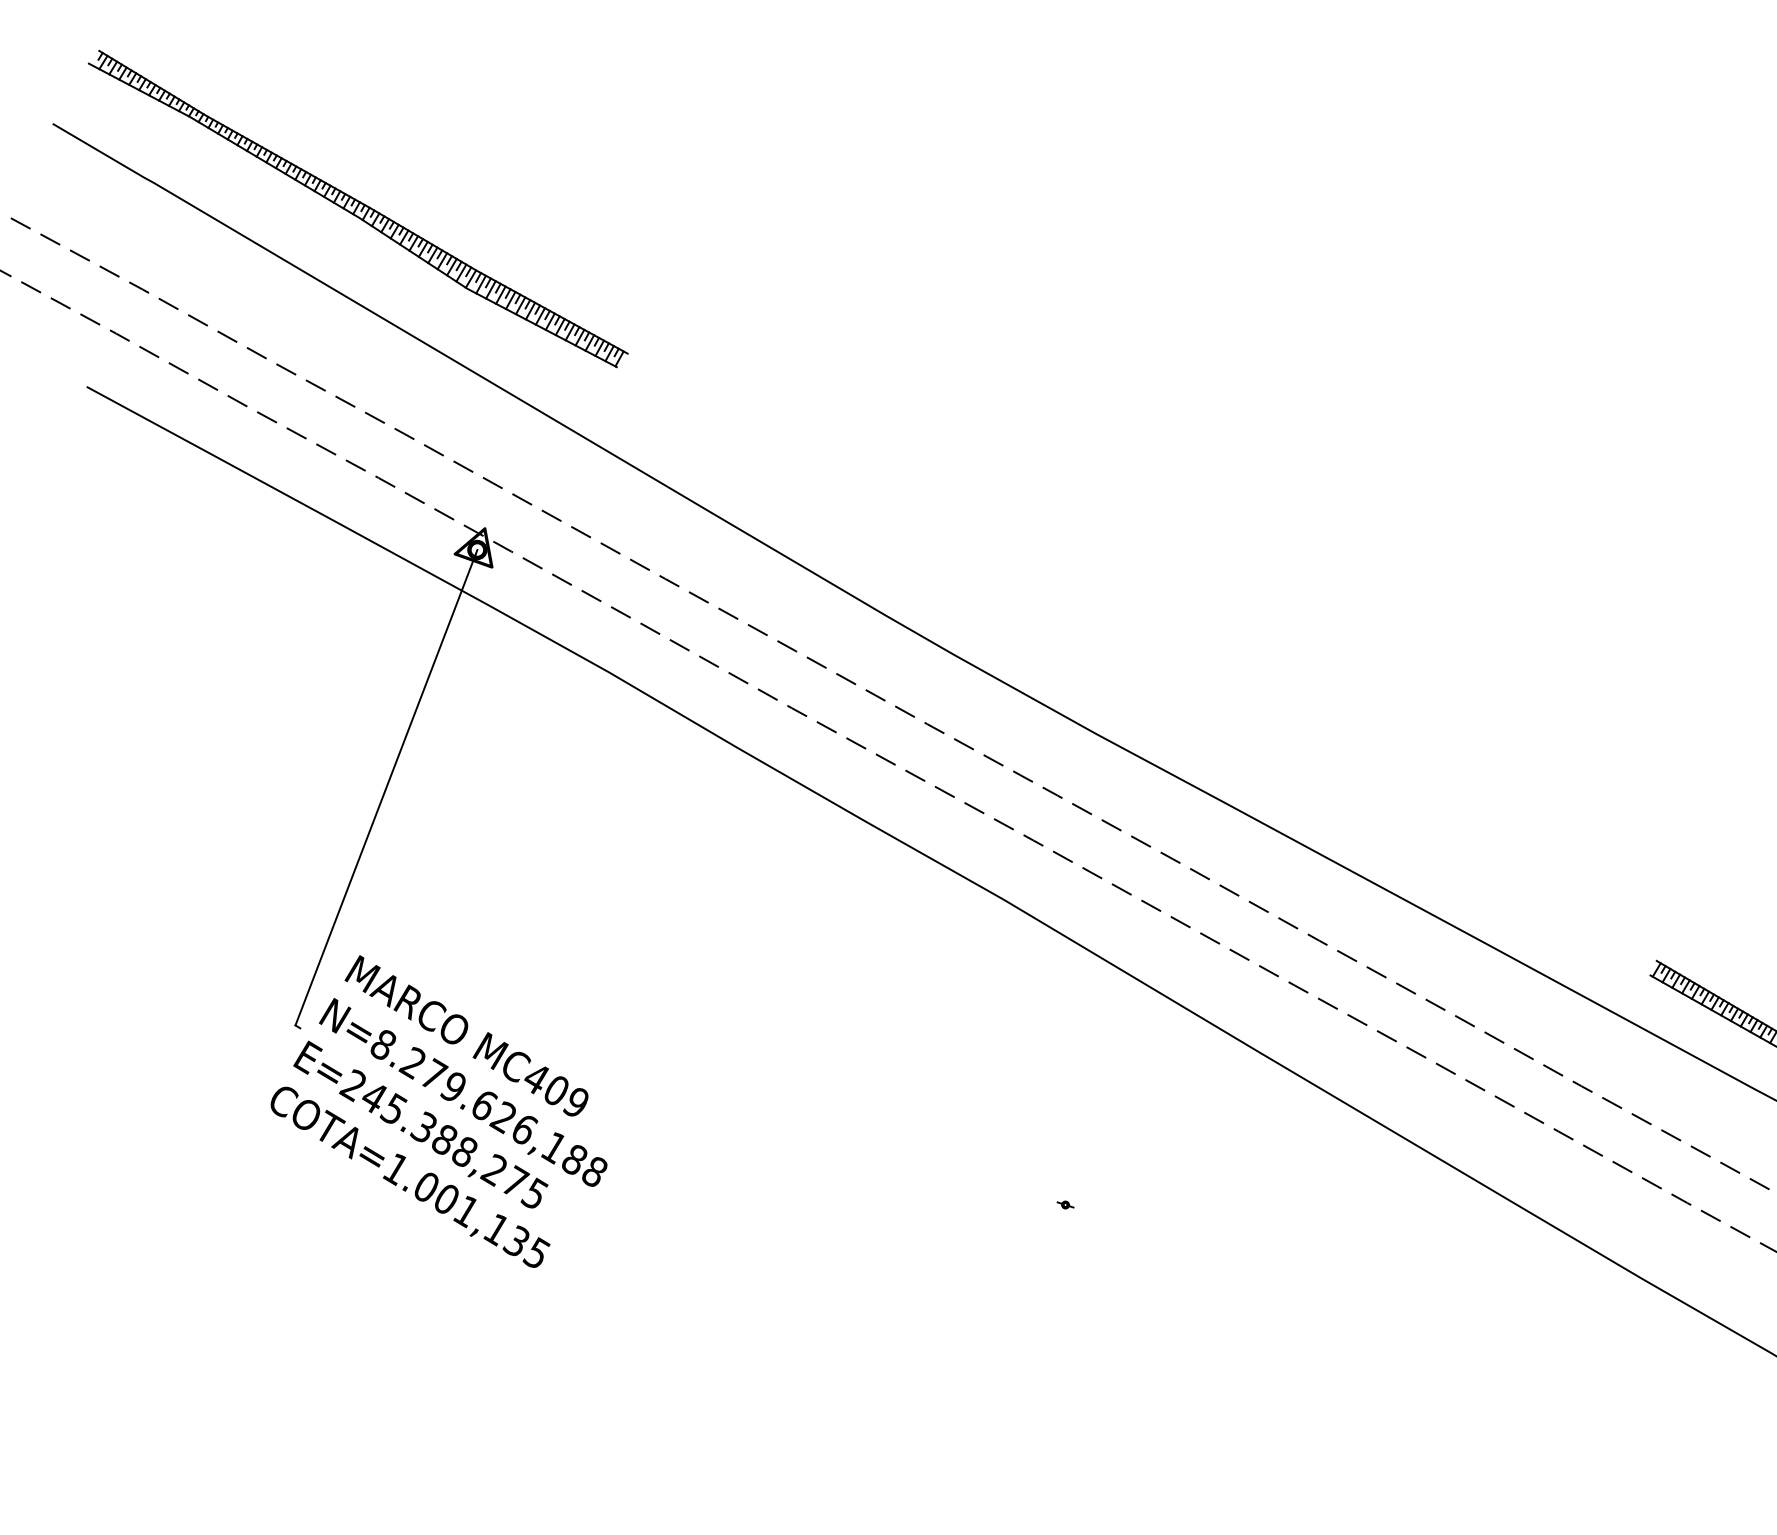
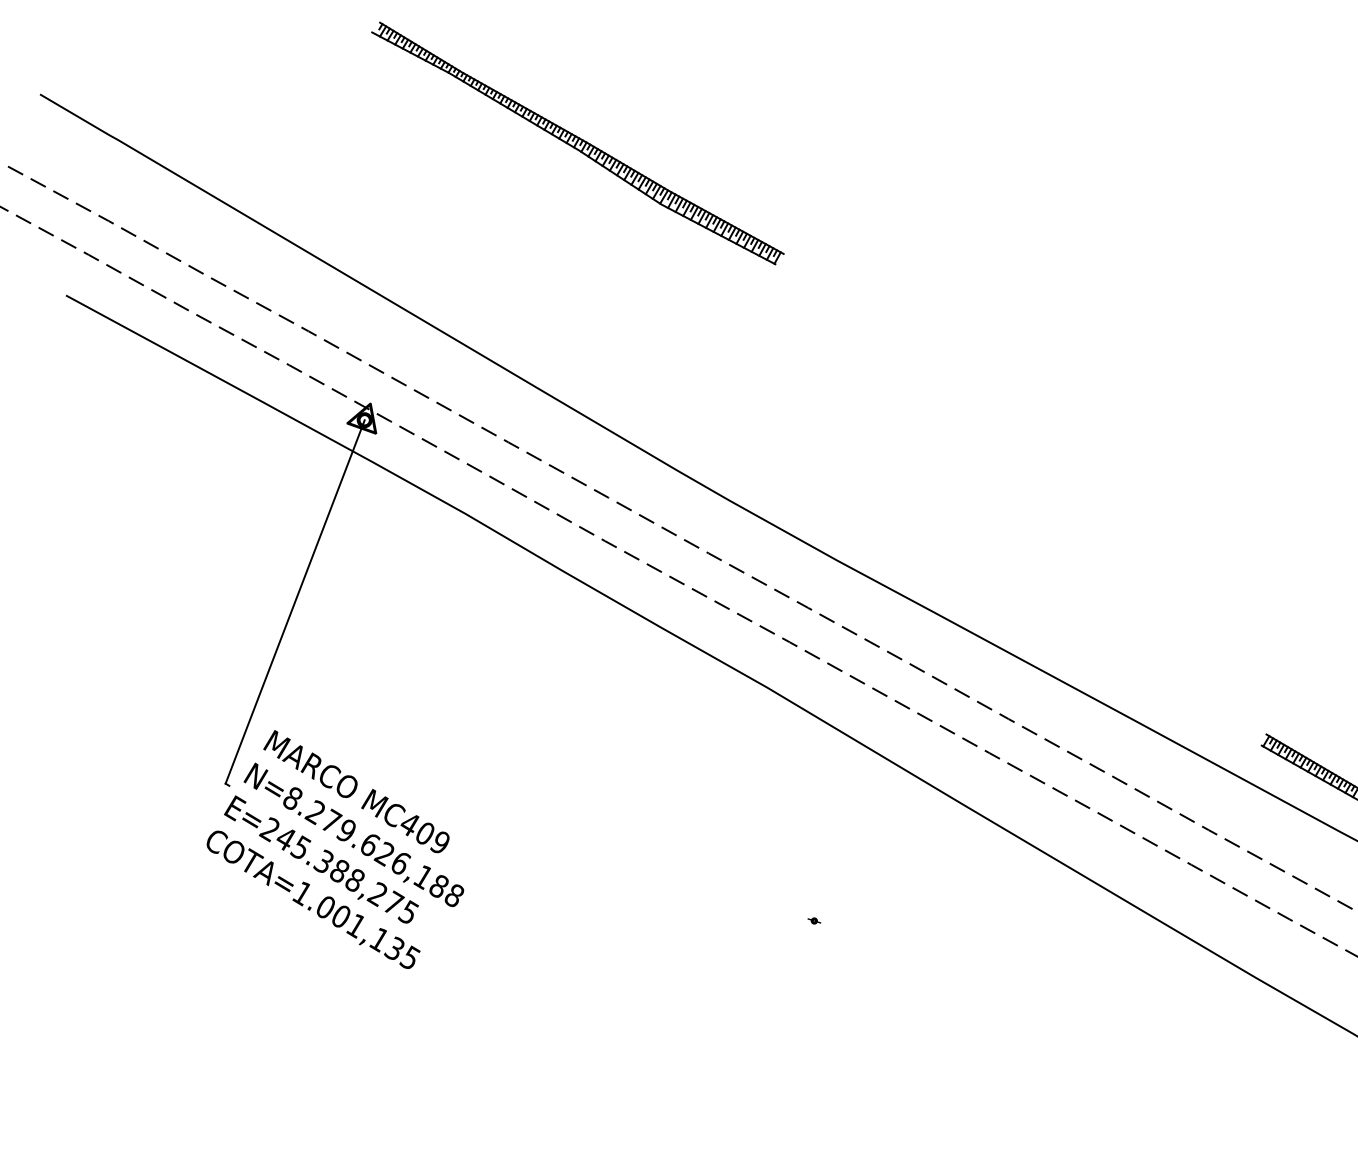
part: (358, 208) -> (578, 143), moved

